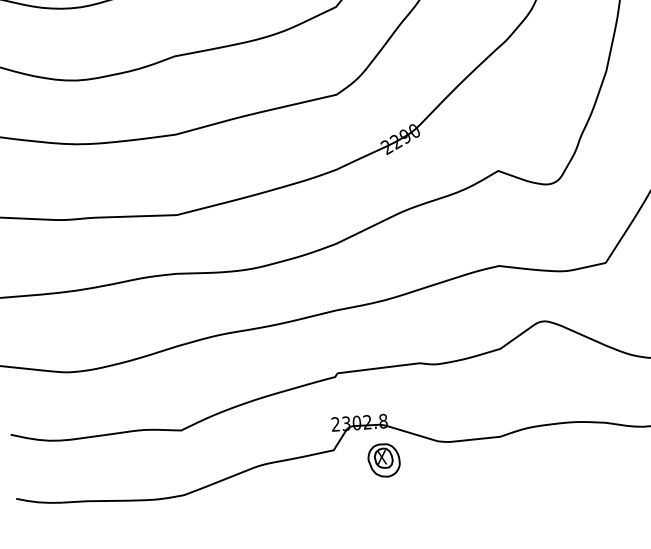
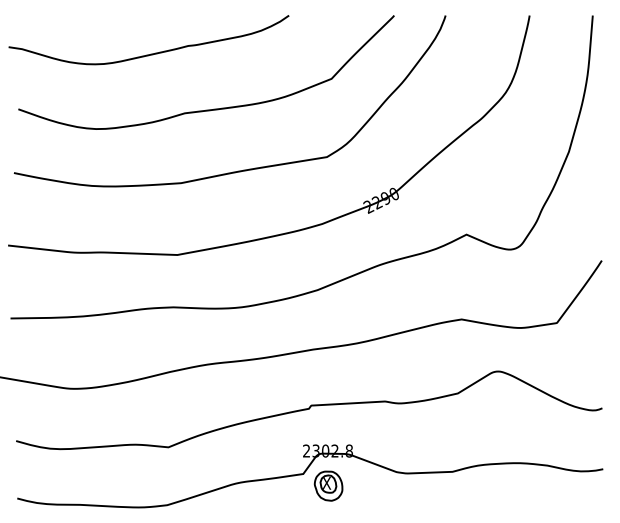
part: (383, 459) -> (328, 485), moved

